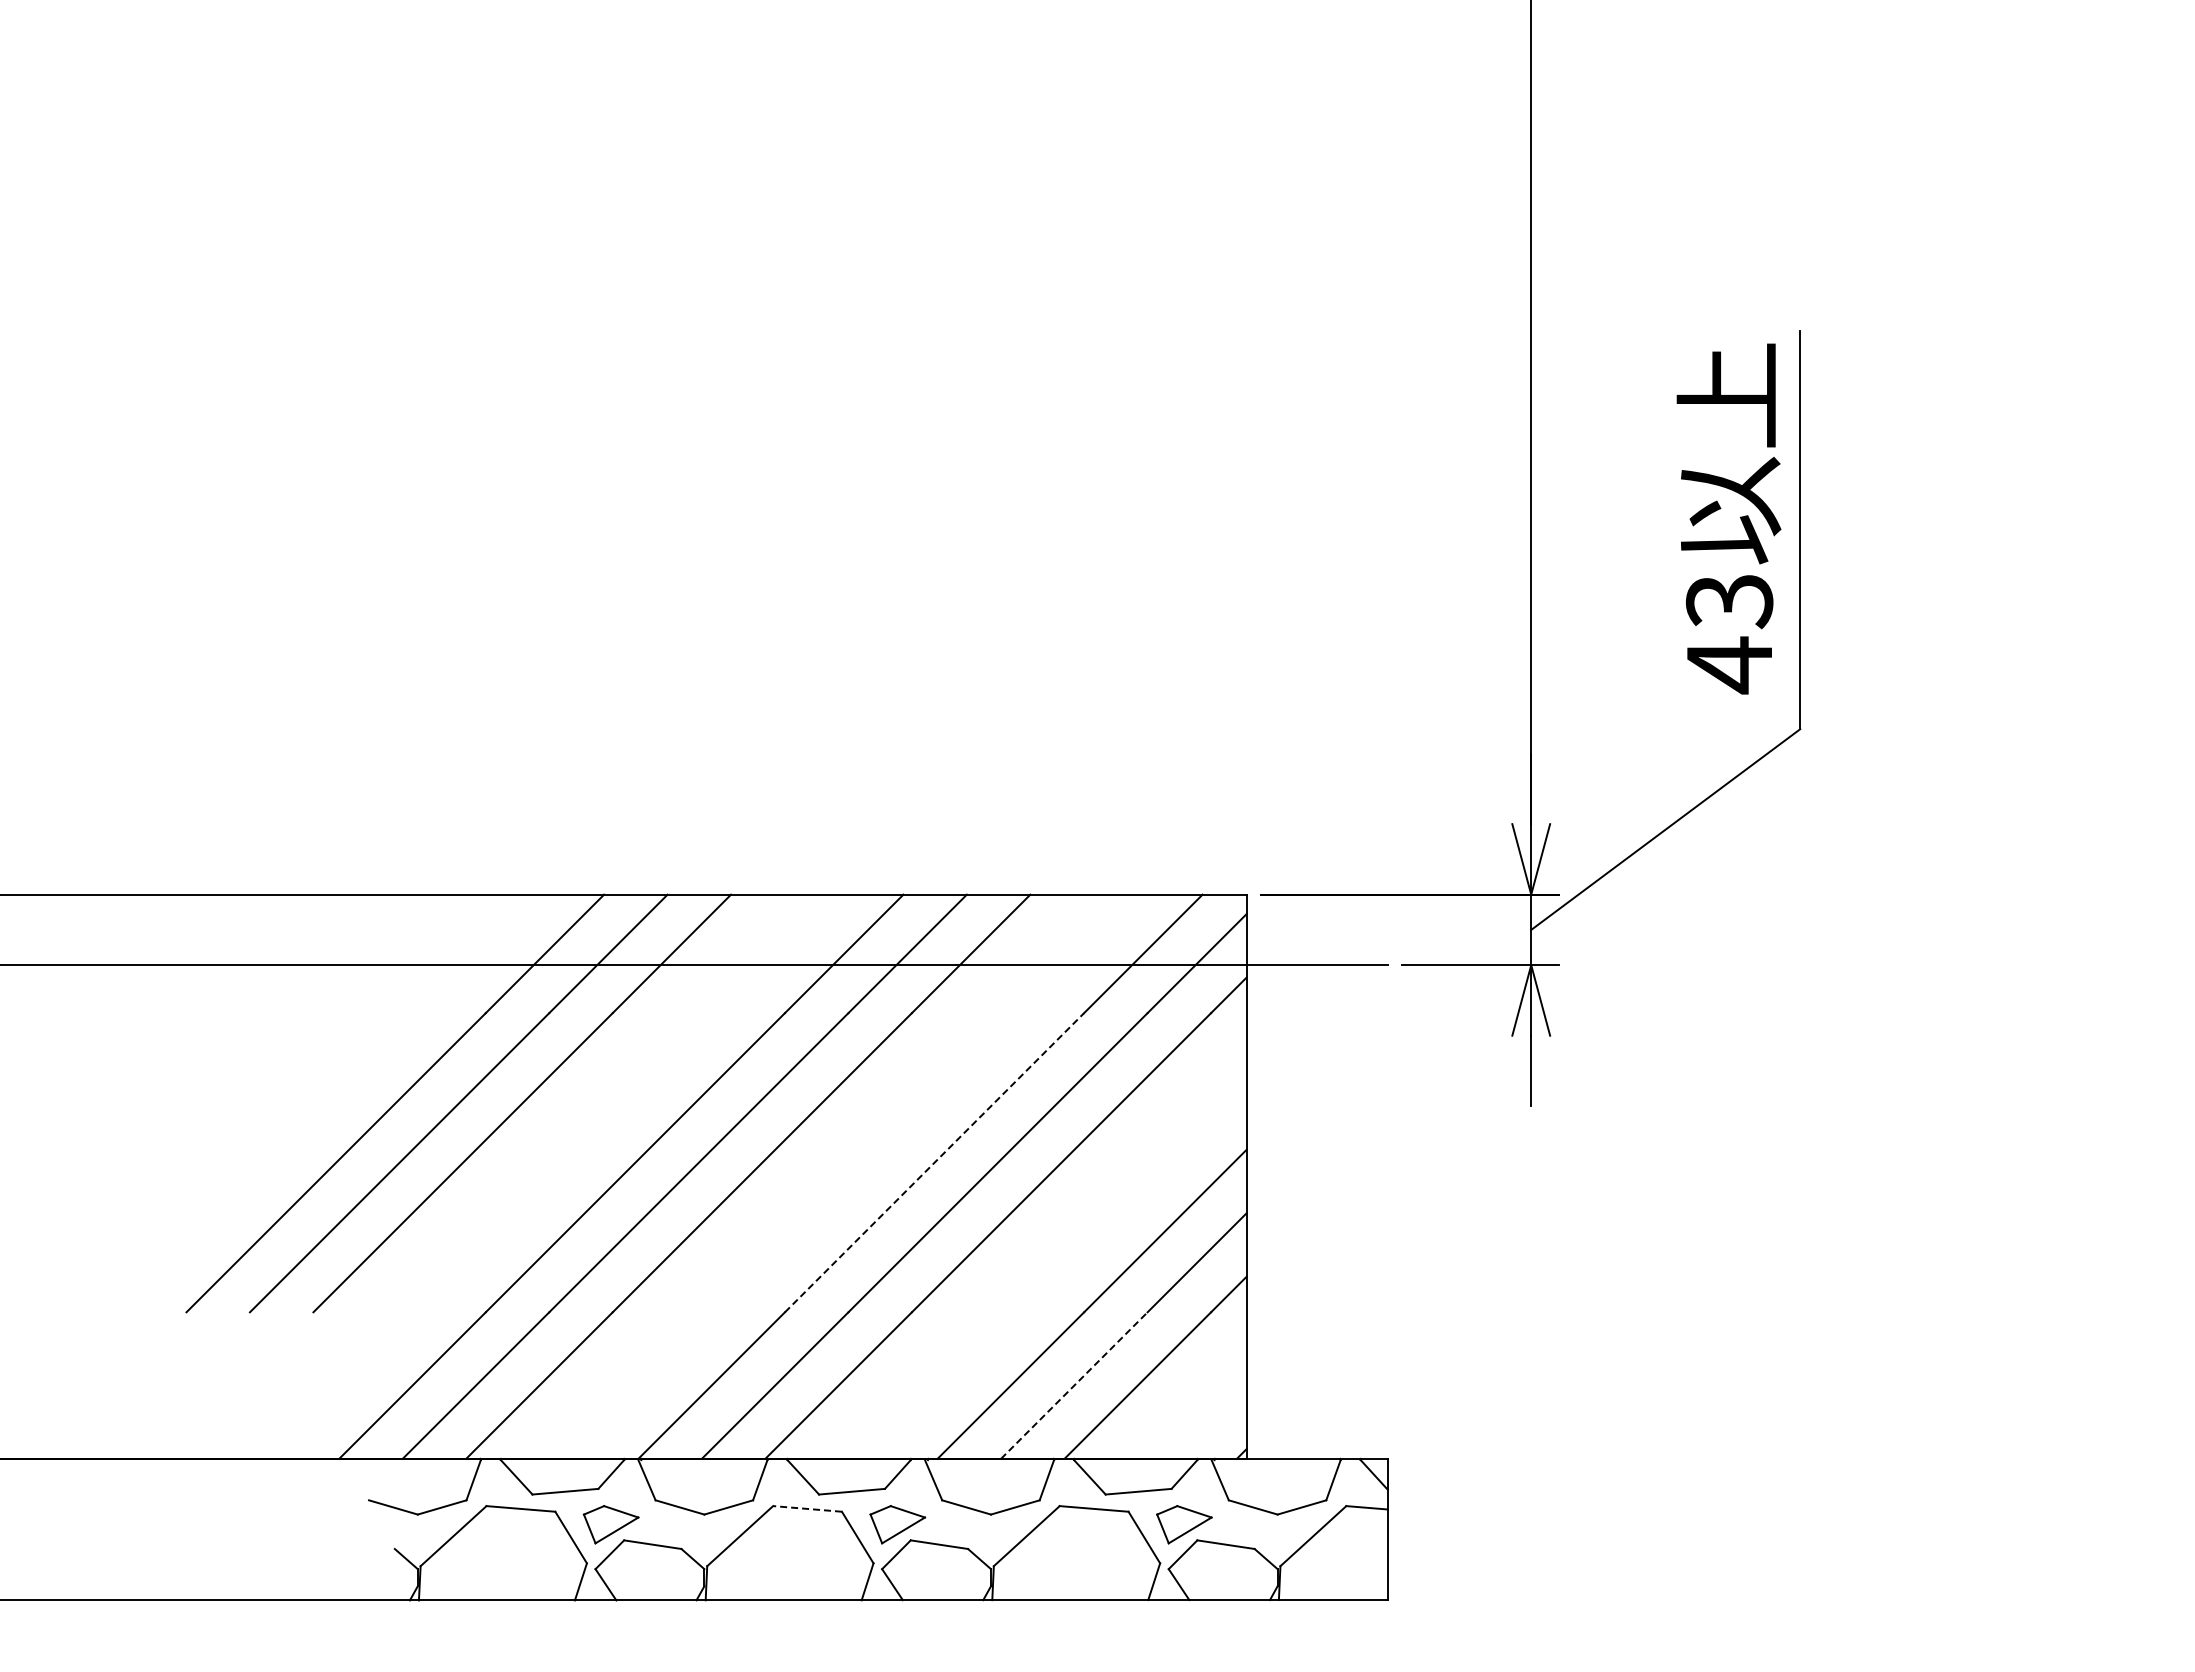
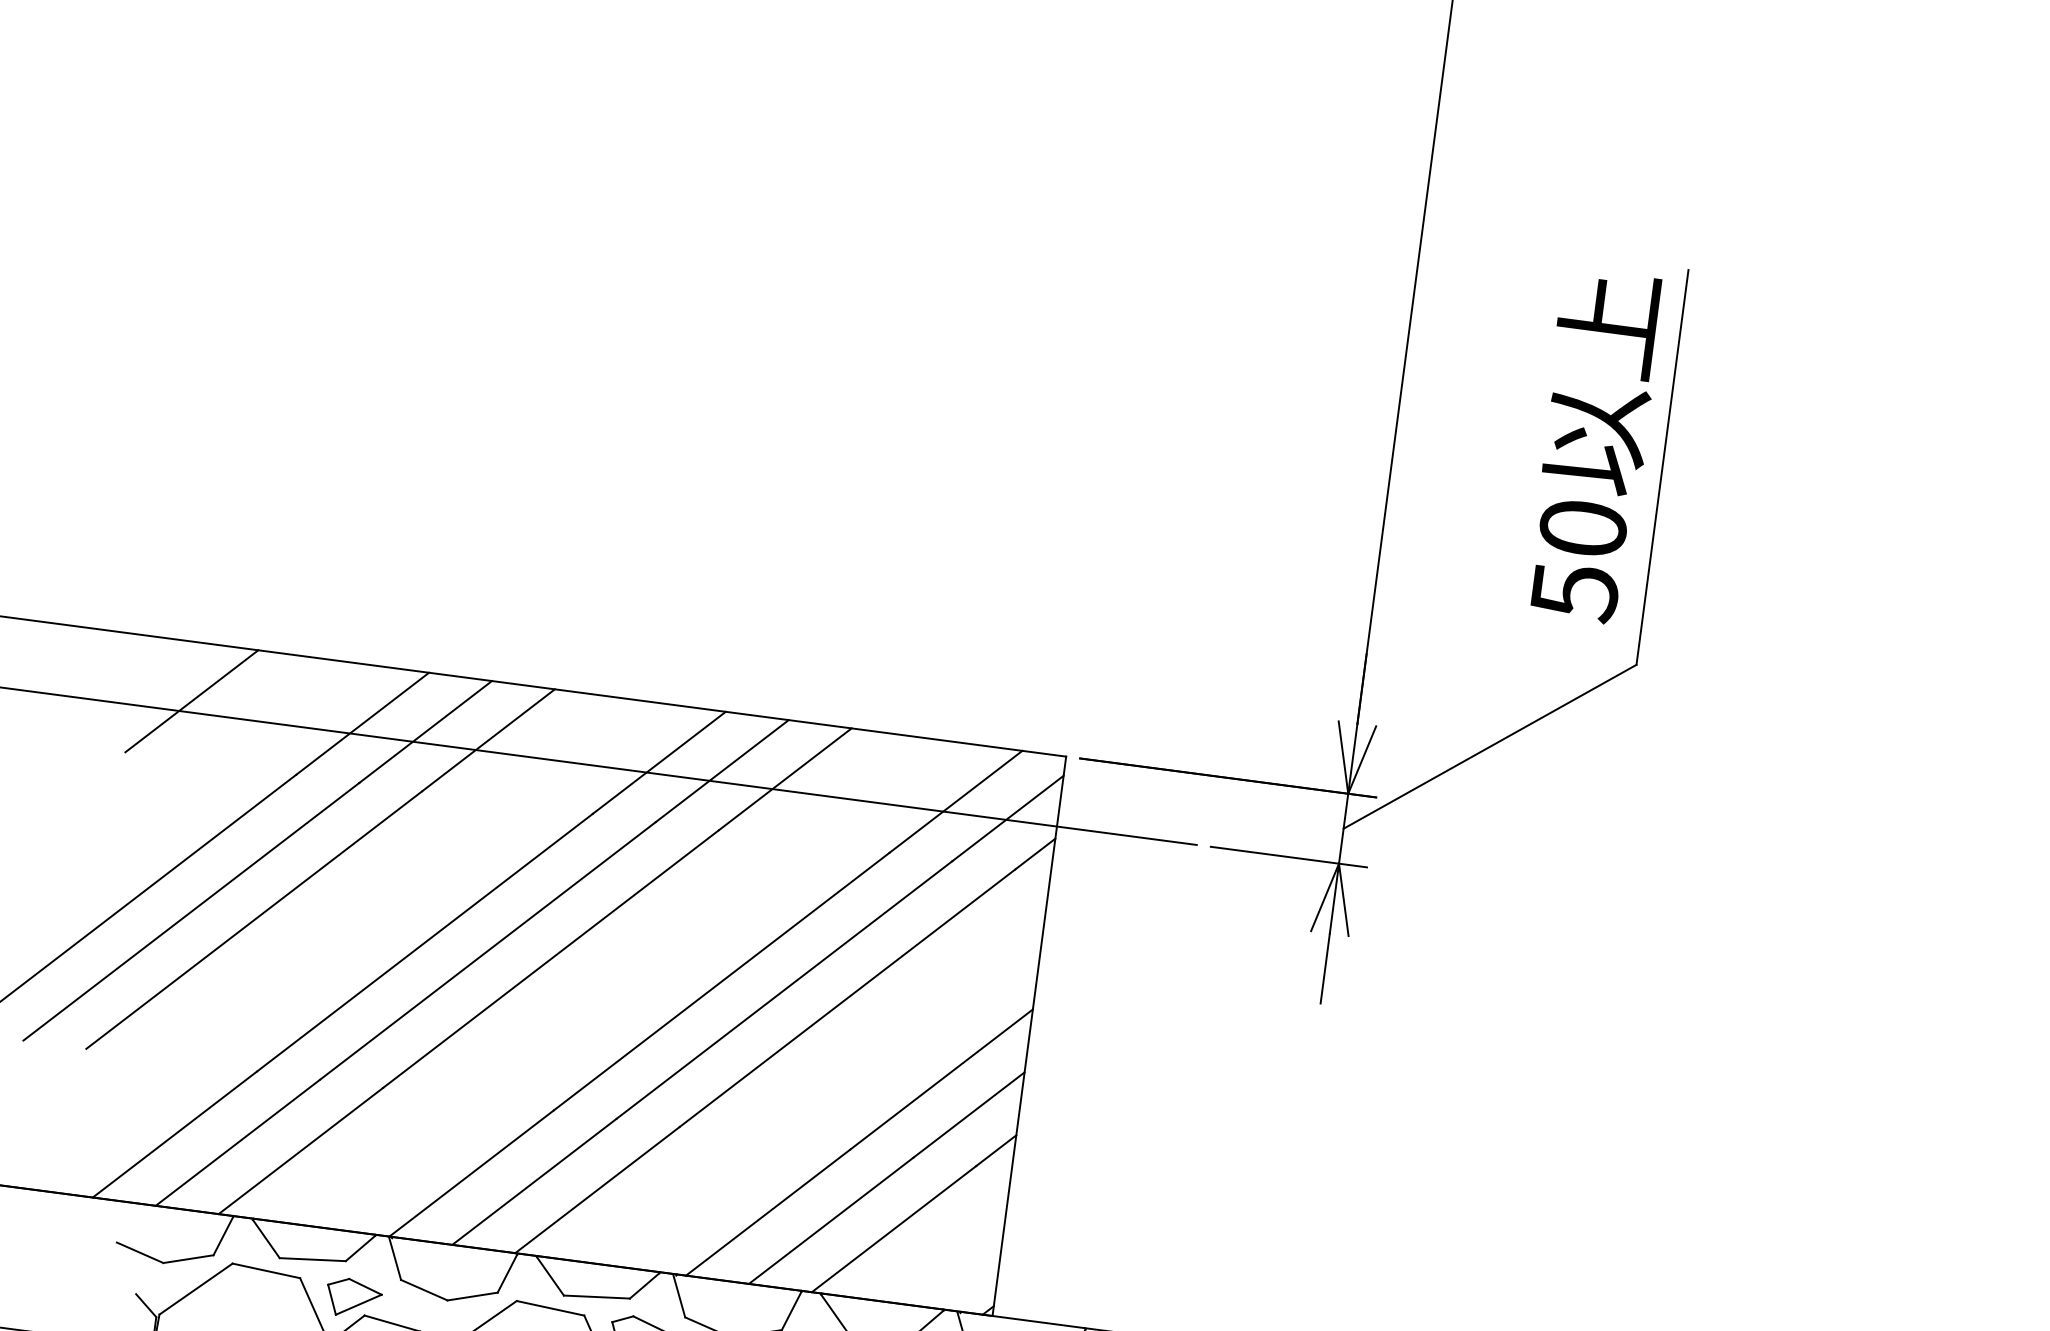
text: (1729, 634) -> (1578, 561), 43 -> 50
line: (372, 953) -> (191, 700), added
line: (934, 1162) -> (721, 981), dashed -> solid
line: (1074, 1385) -> (831, 1220), dashed -> solid
line: (807, 1508) -> (550, 1307), dashed -> solid

